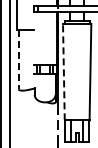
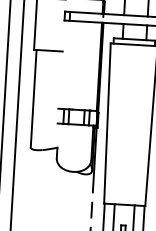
line: (18, 60) -> (33, 99), dashed -> solid
line: (63, 71) -> (106, 122), dashed -> solid

